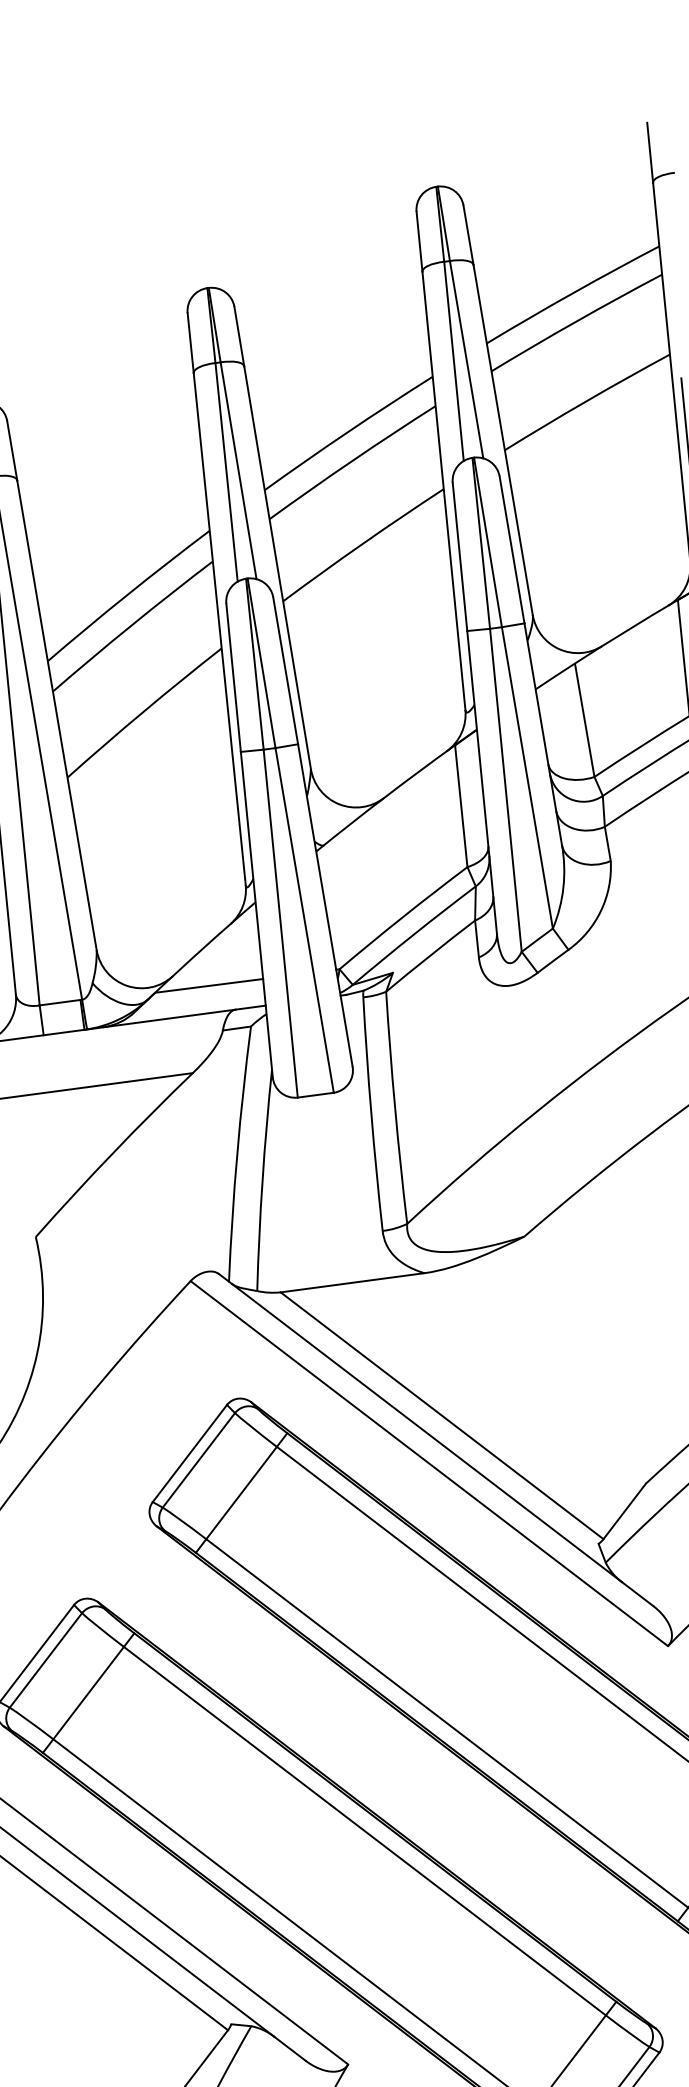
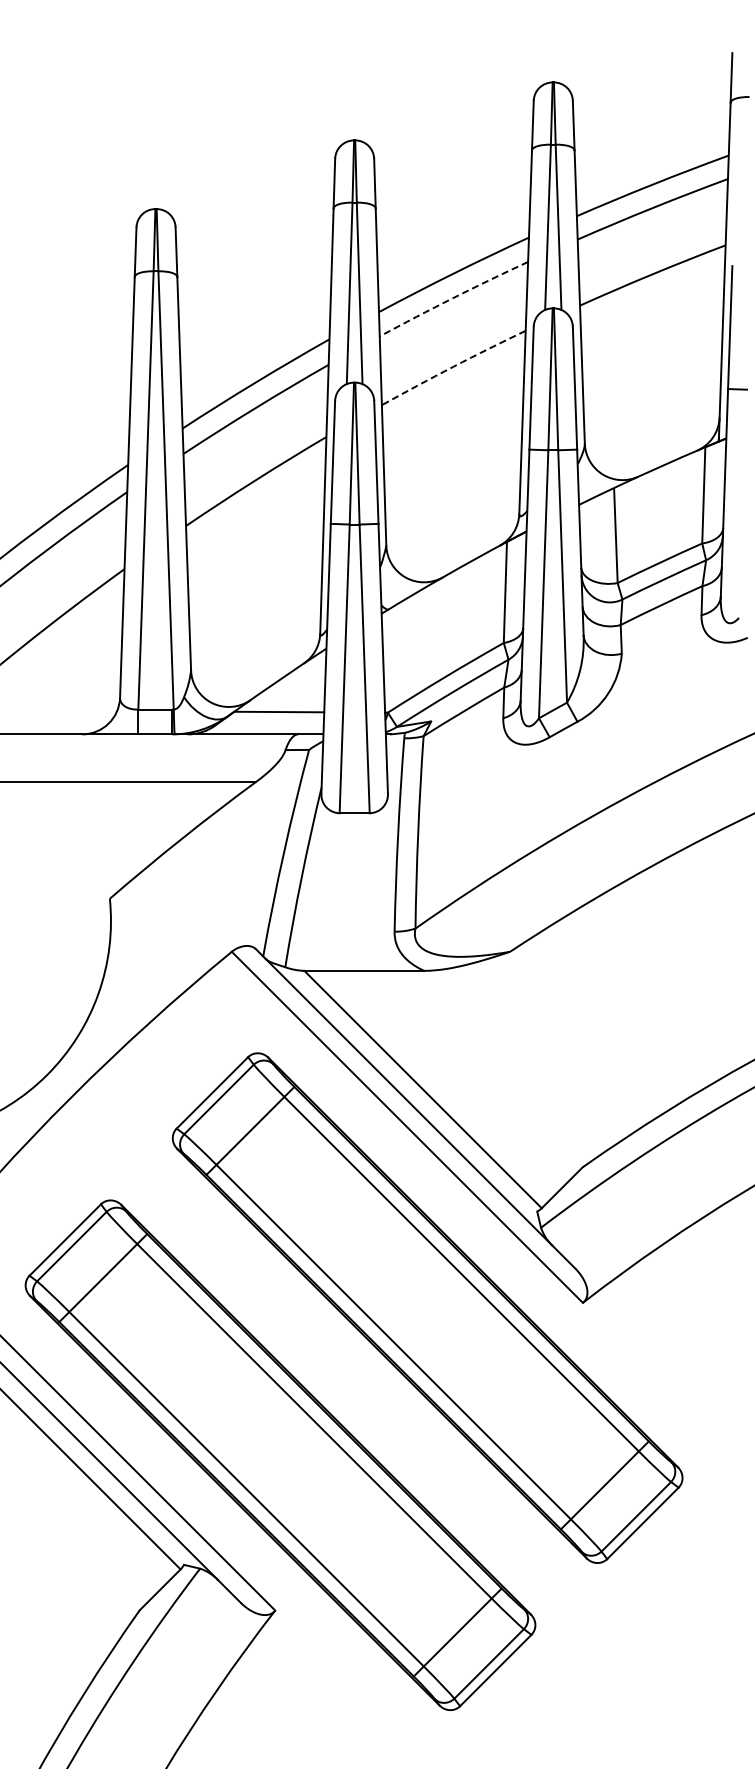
arc: (351, 461) -> (453, 298), solid -> dashed
arc: (362, 543) -> (453, 366), solid -> dashed

